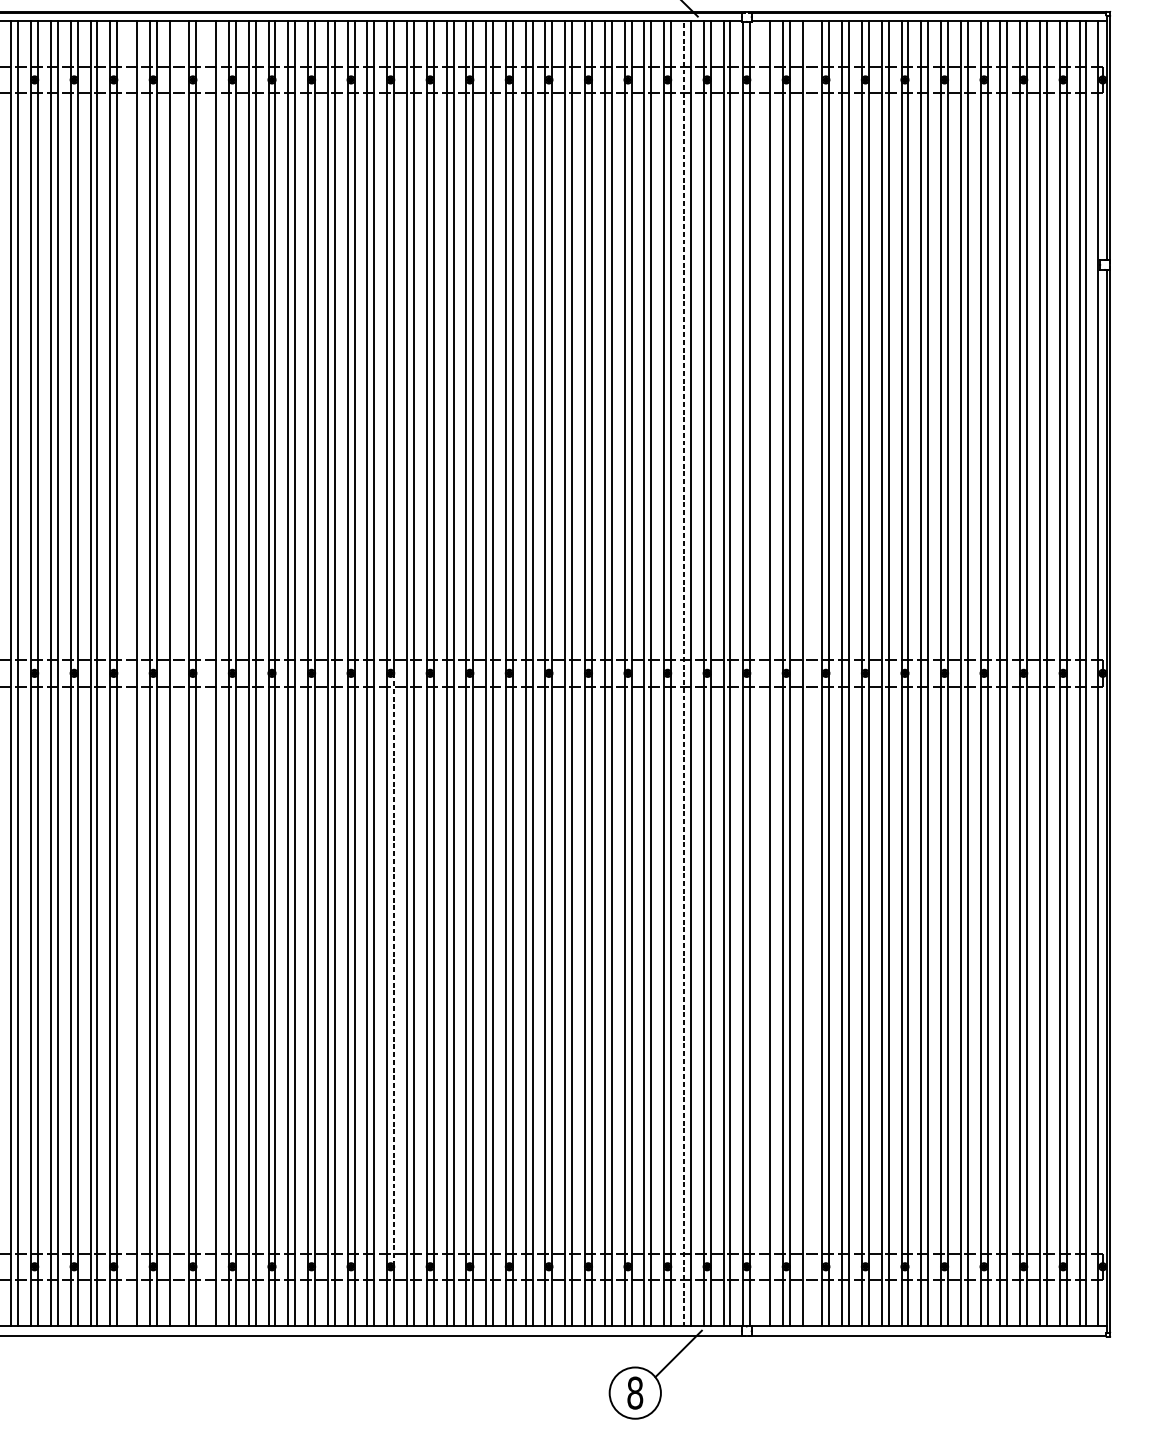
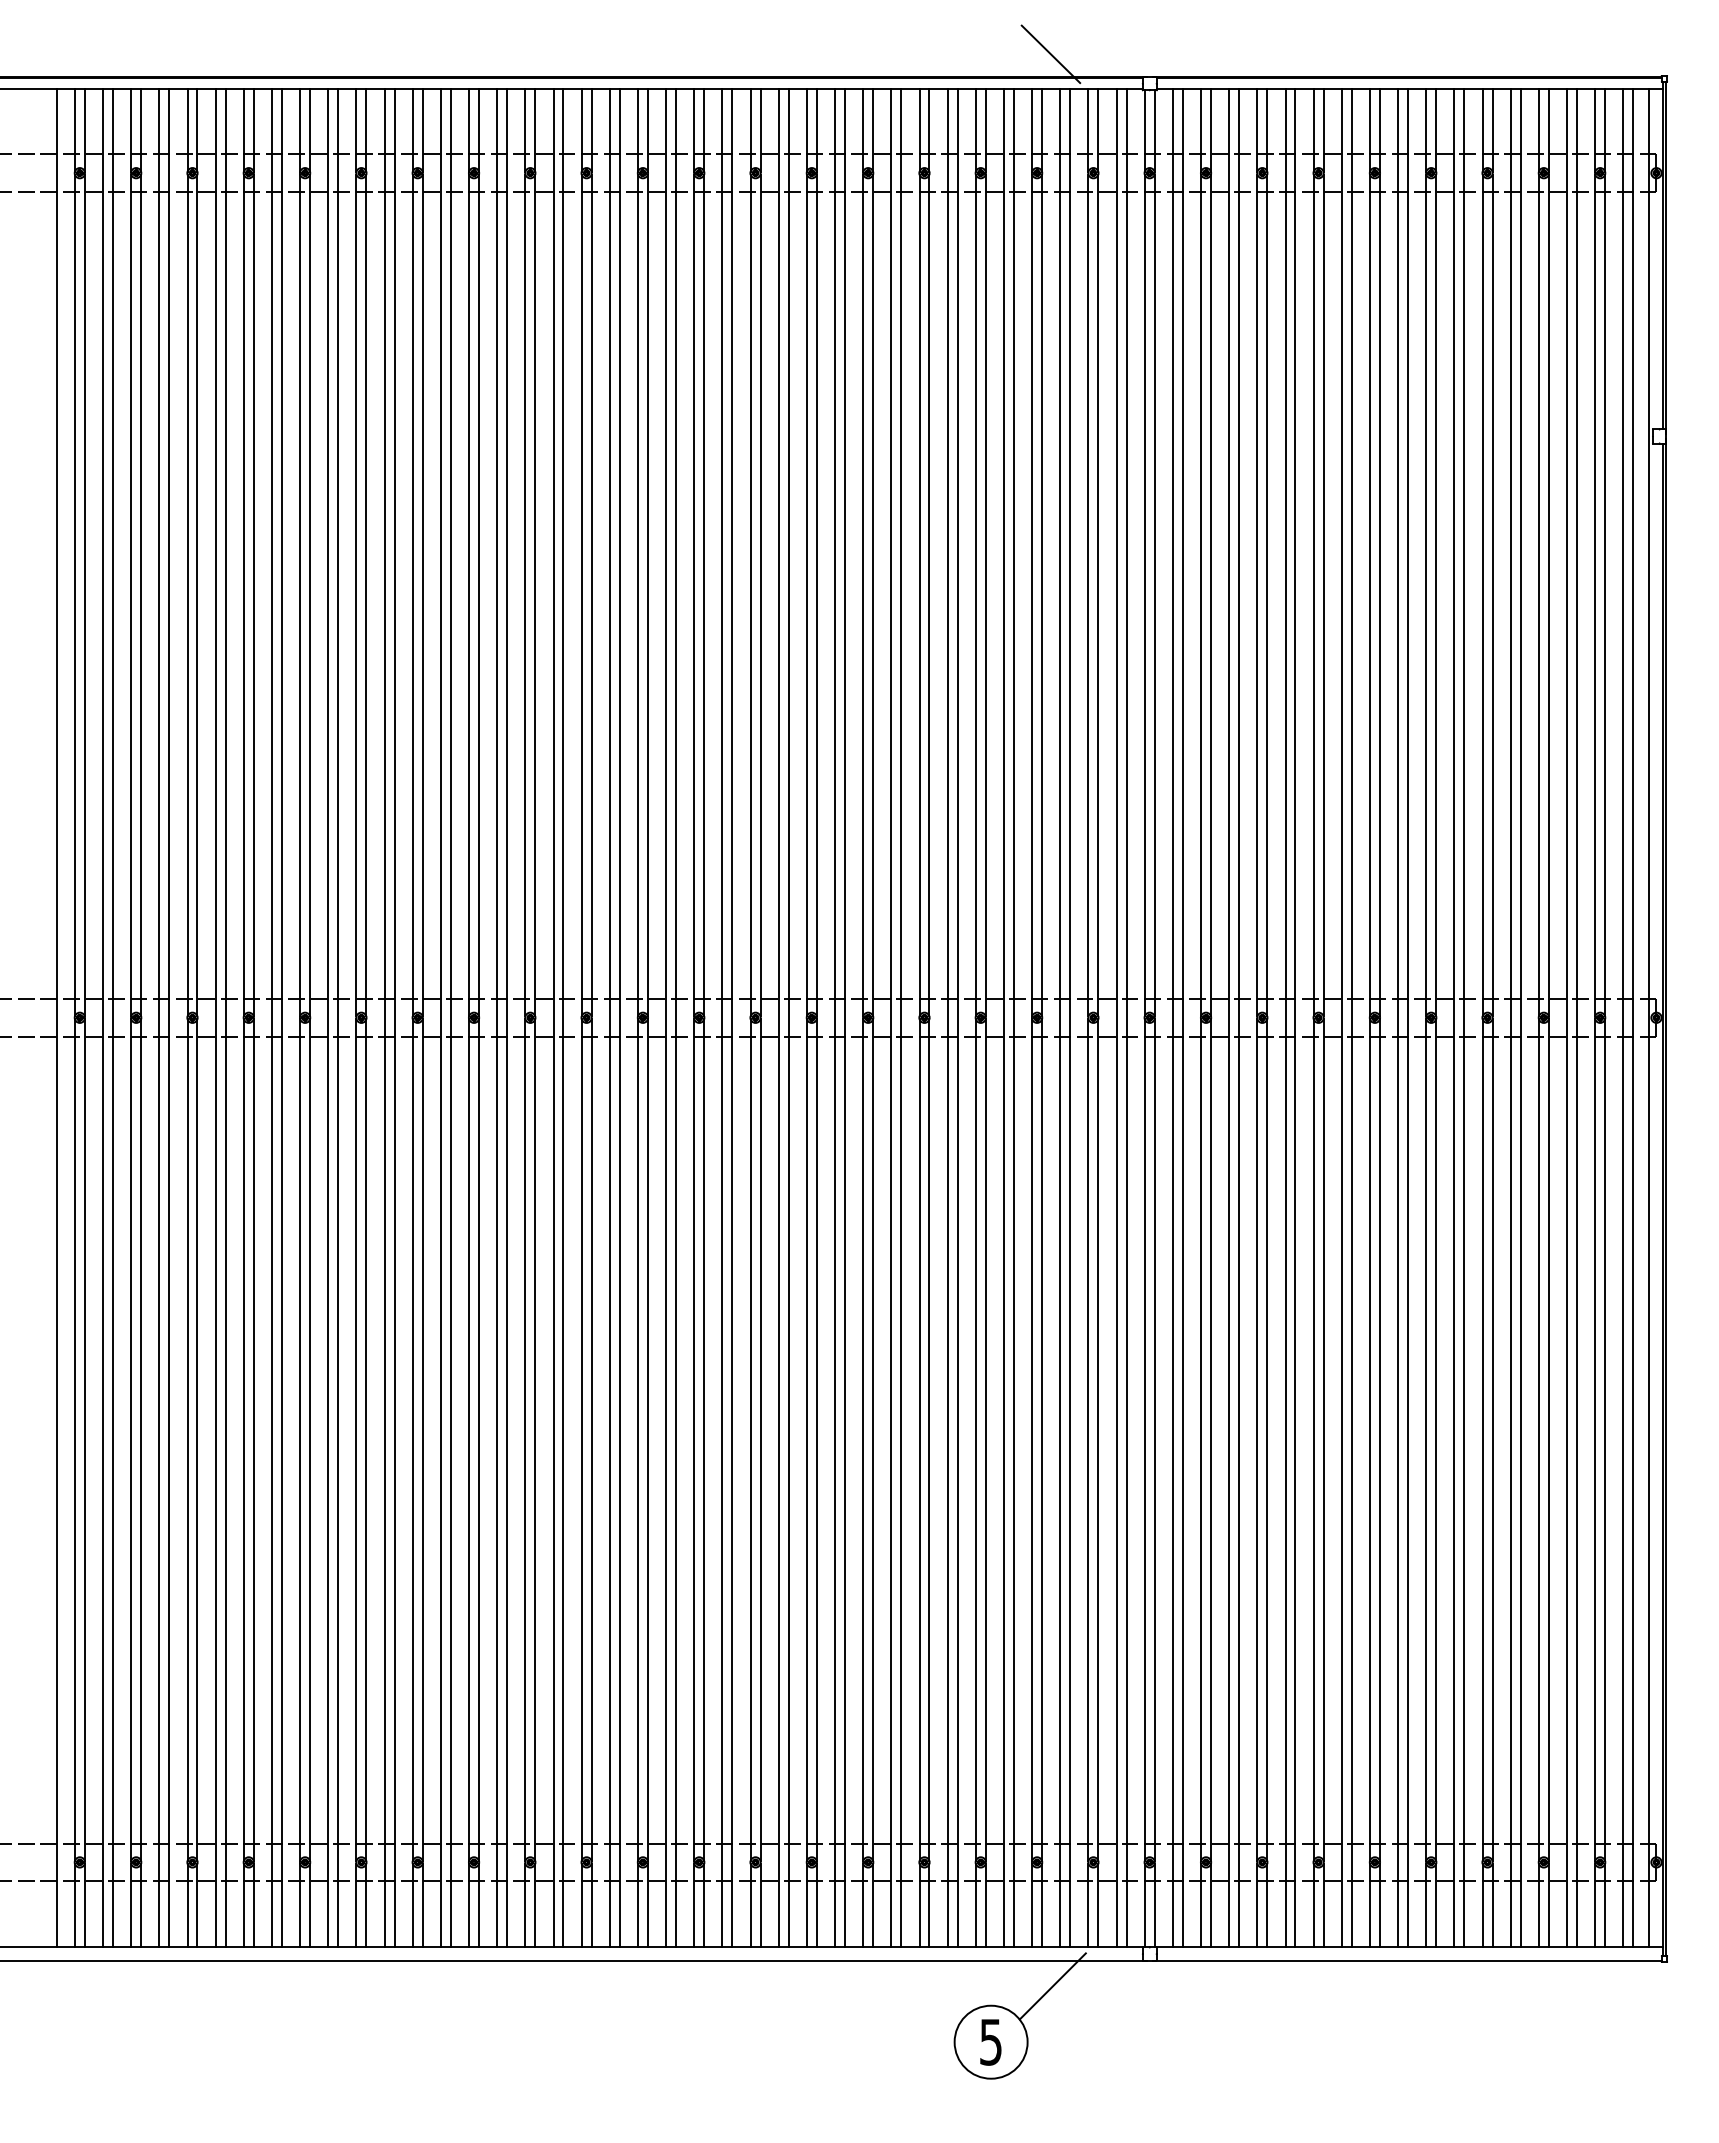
line: (130, 673) -> (272, 1018), added
line: (176, 673) -> (338, 1018), added
line: (209, 673) -> (384, 1018), added
line: (684, 673) -> (1060, 1017), dashed -> solid
line: (762, 673) -> (1172, 1018), added
line: (809, 673) -> (1239, 1018), added
line: (393, 970) -> (647, 1440), dashed -> solid
text: (634, 1392) -> (990, 2041), 8 -> 5

